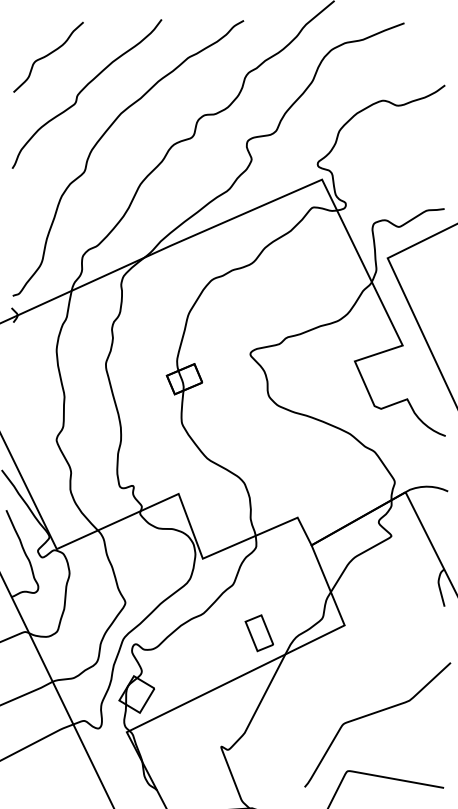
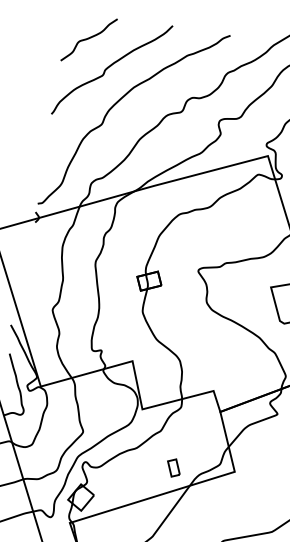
part: (258, 633) -> (173, 468), size x0.7

